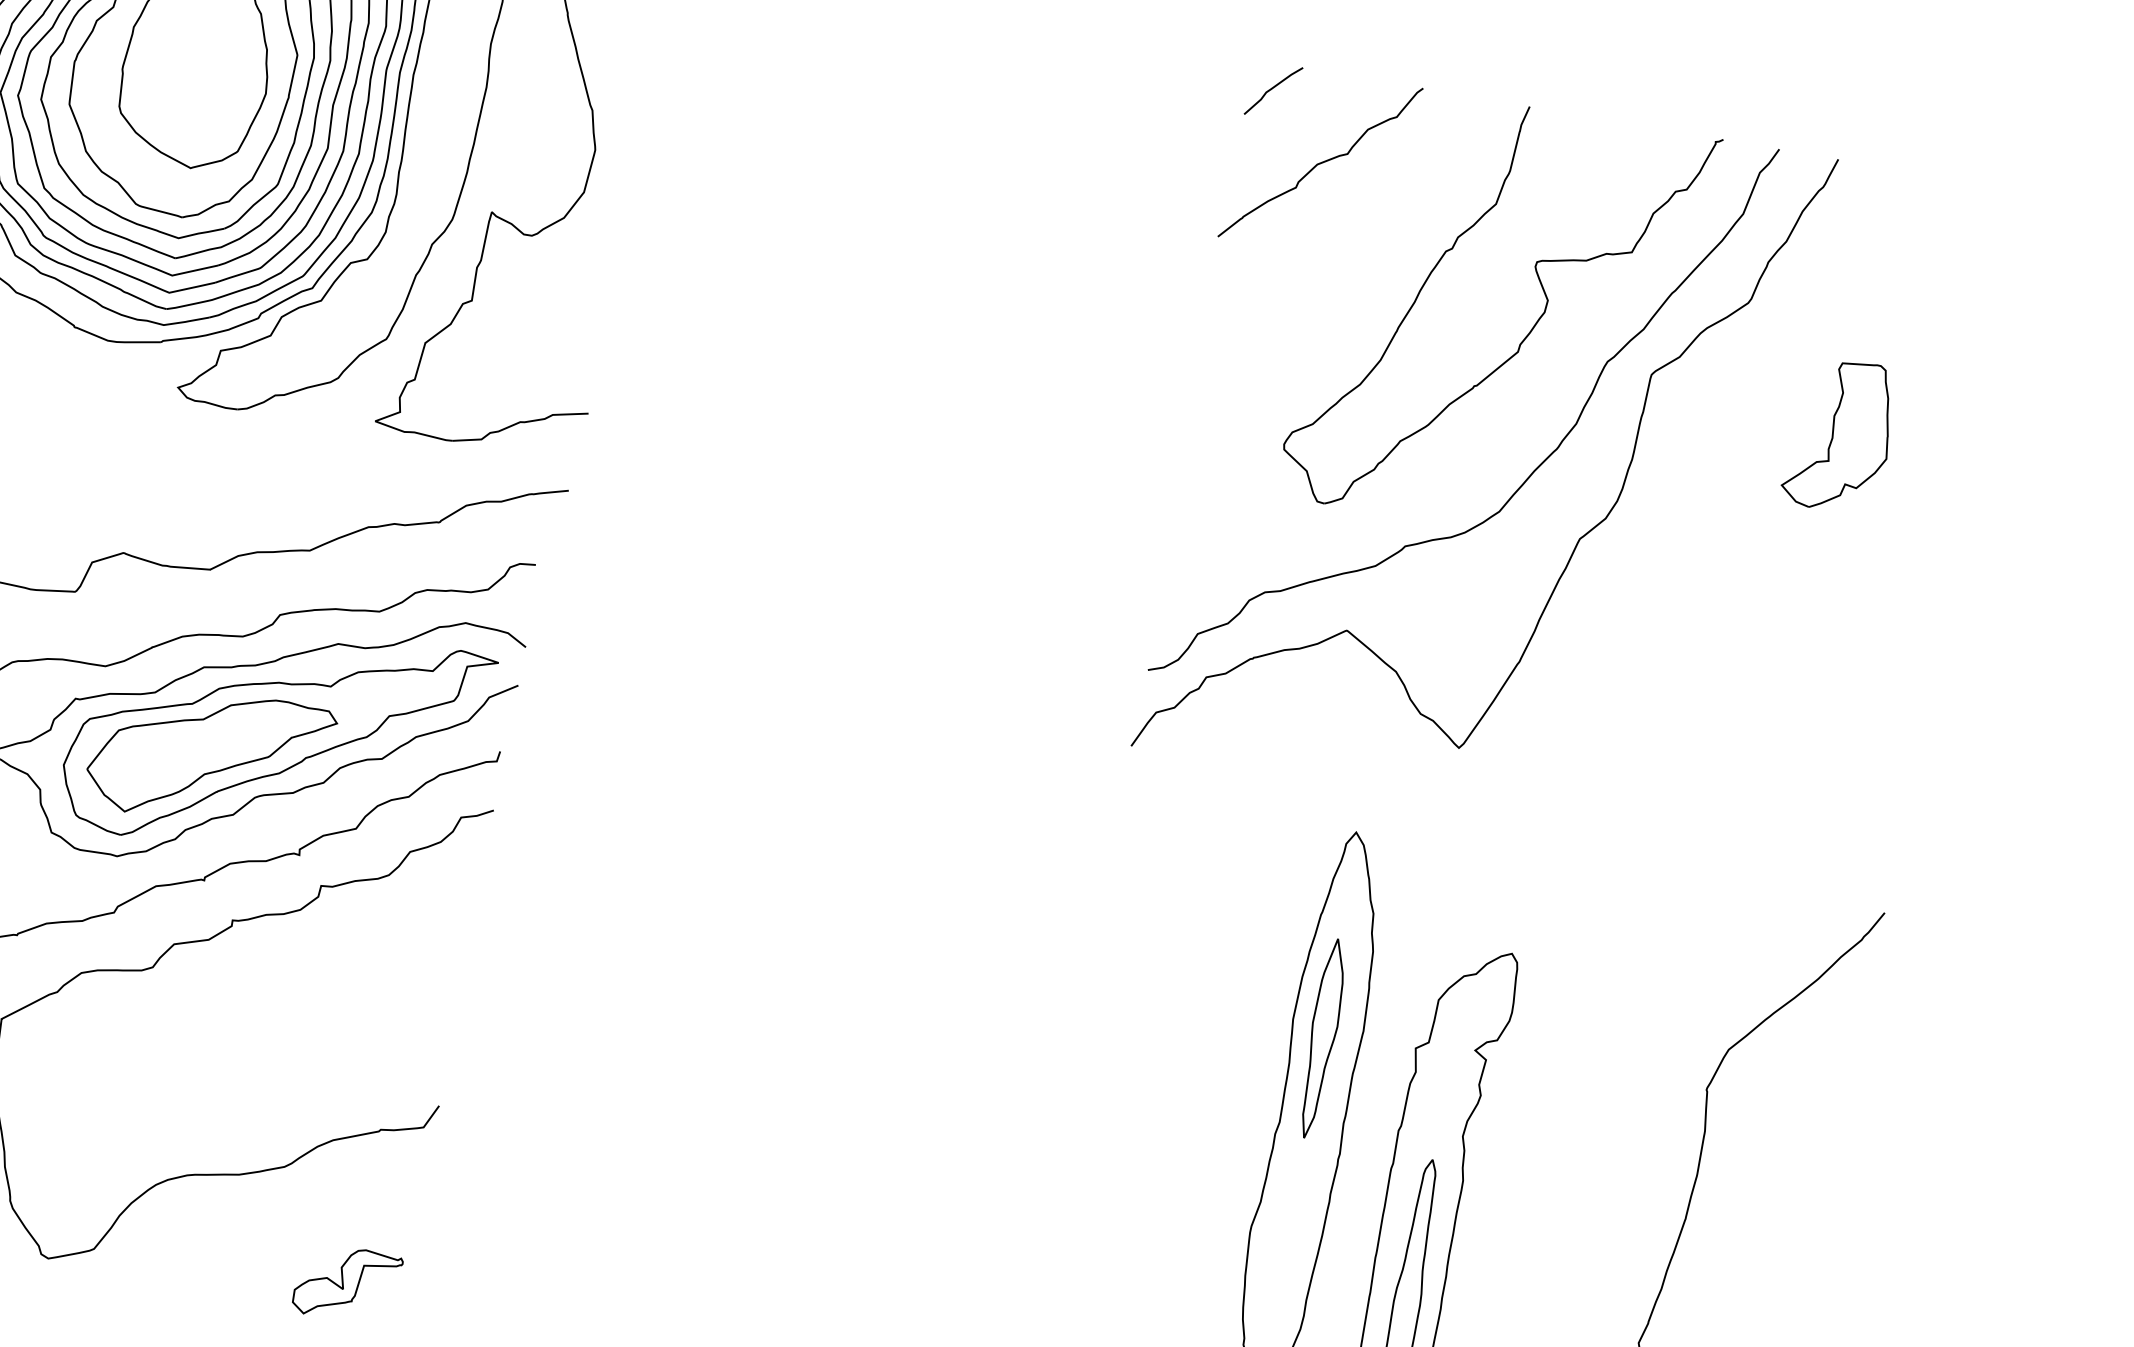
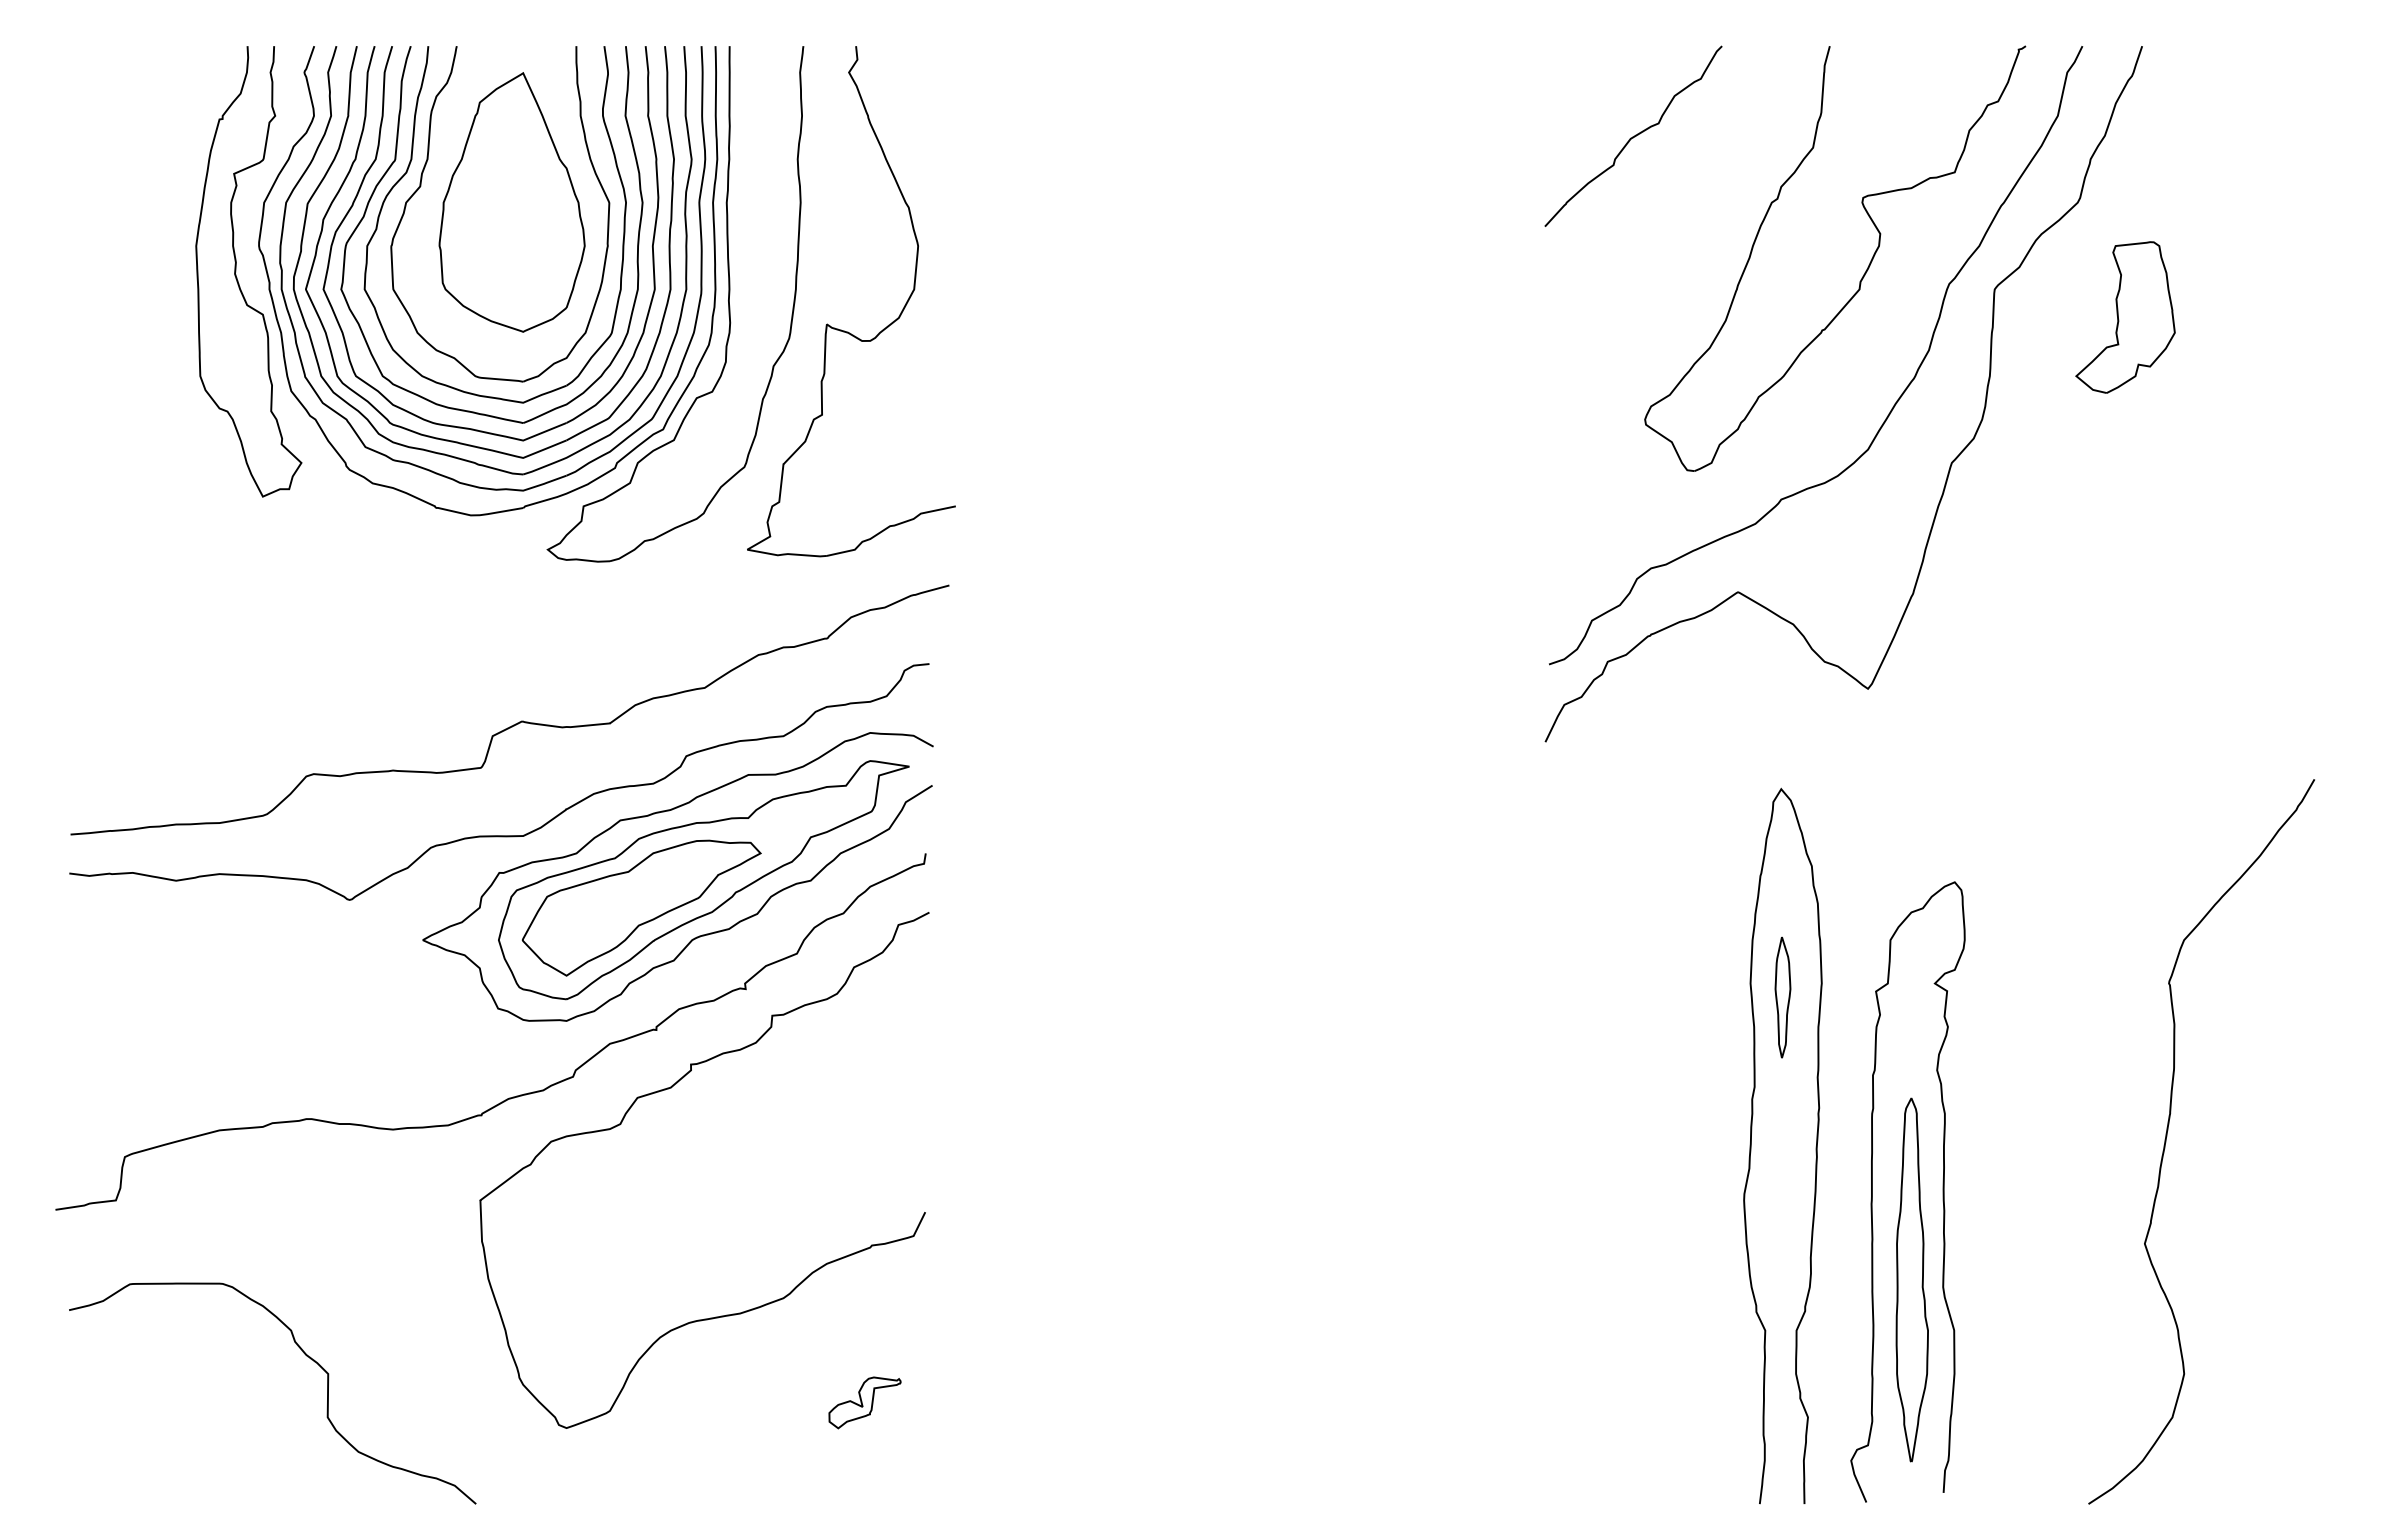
curve: (1272, 89) -> (1573, 72), removed
part: (1840, 435) -> (2125, 317), moved
part: (1322, 1038) -> (1782, 997), size x0.6
part: (346, 1283) -> (864, 1402), size x0.7

